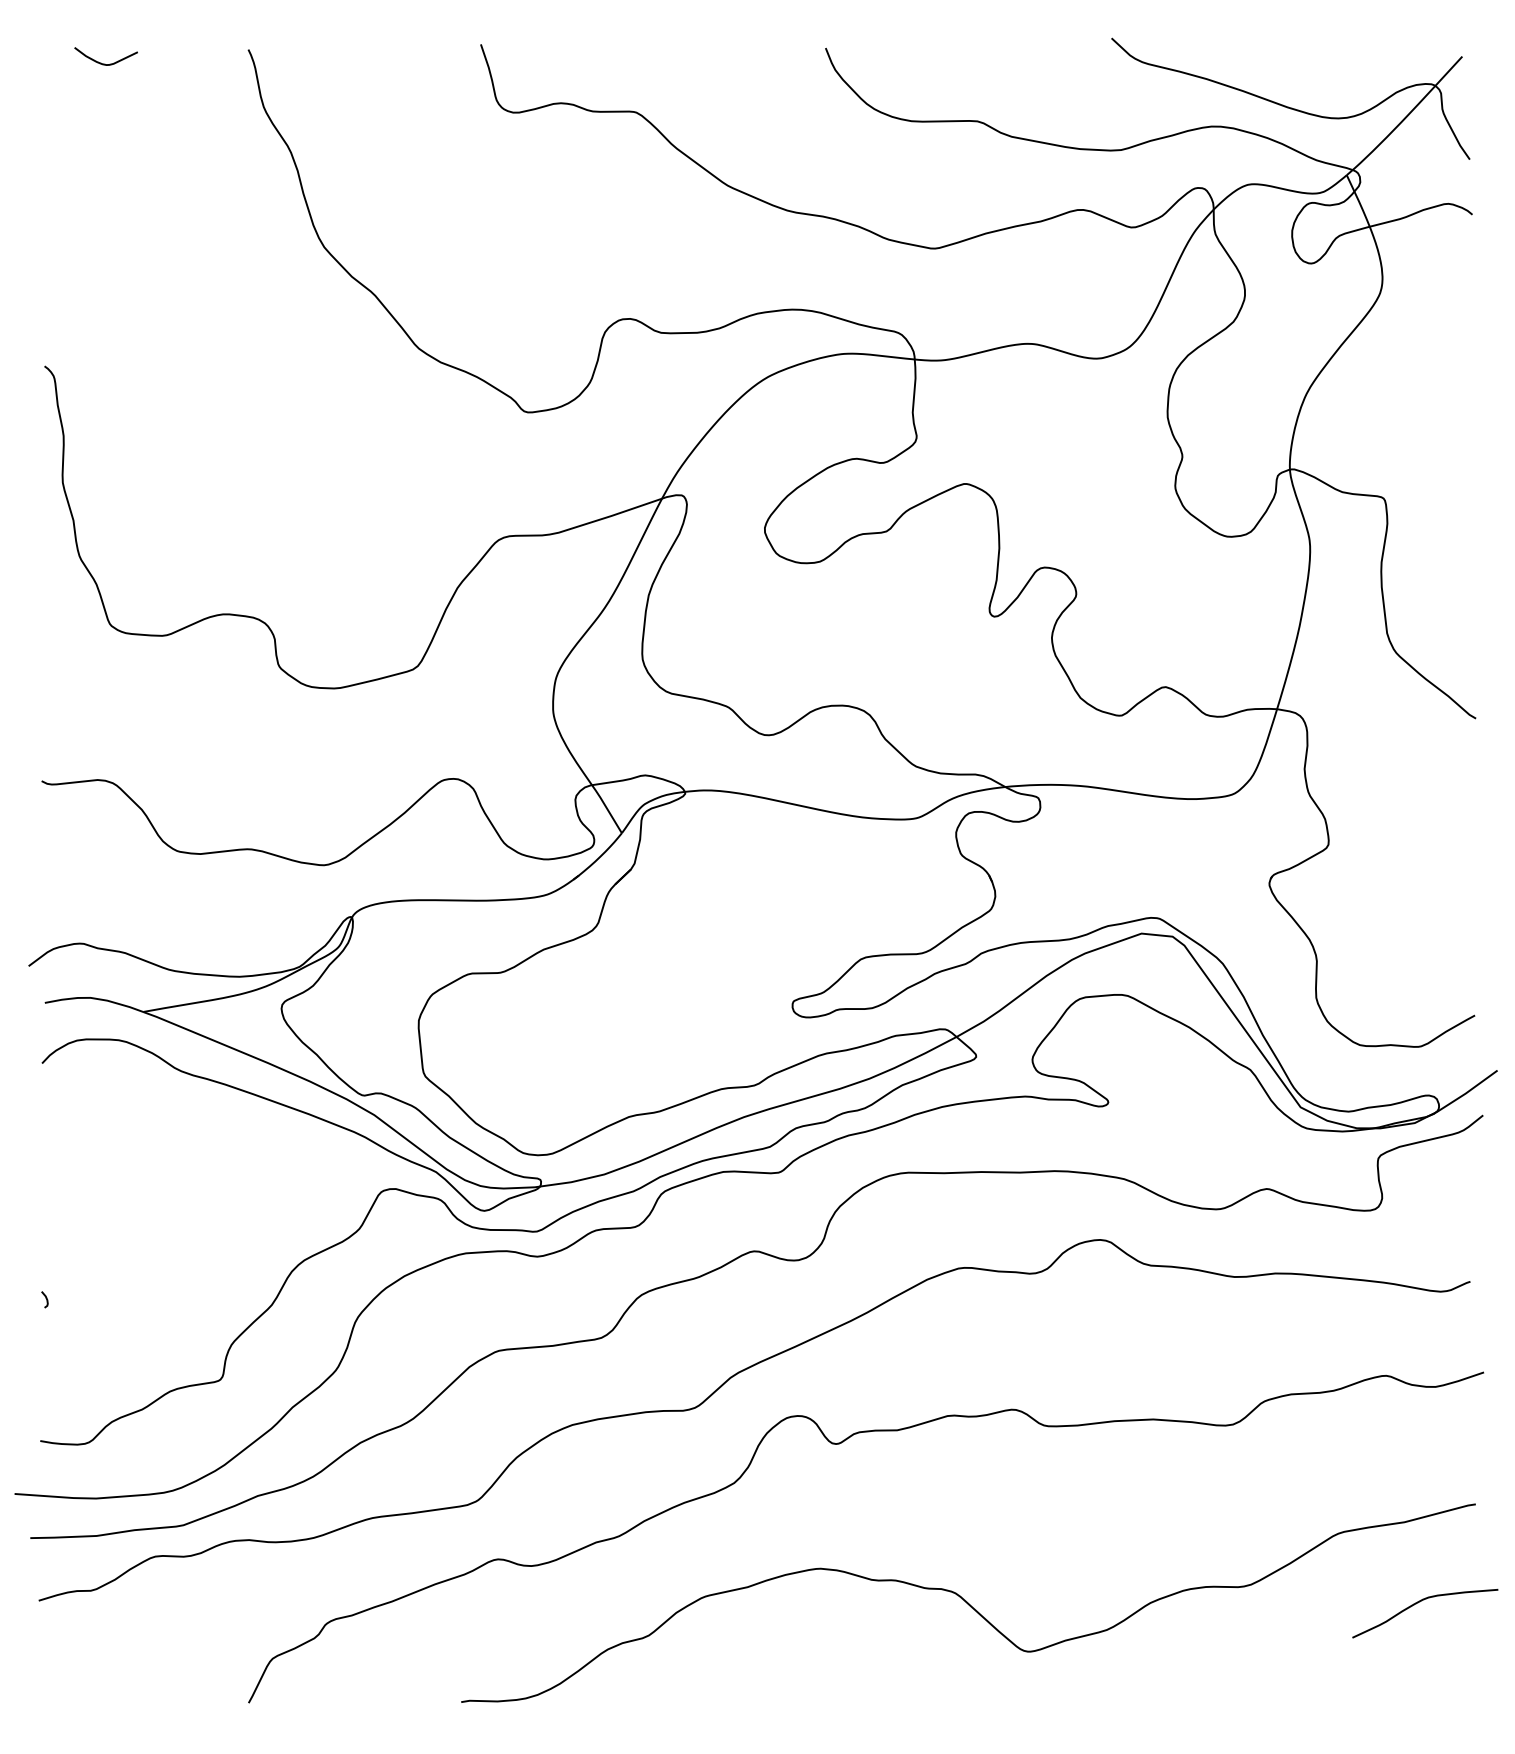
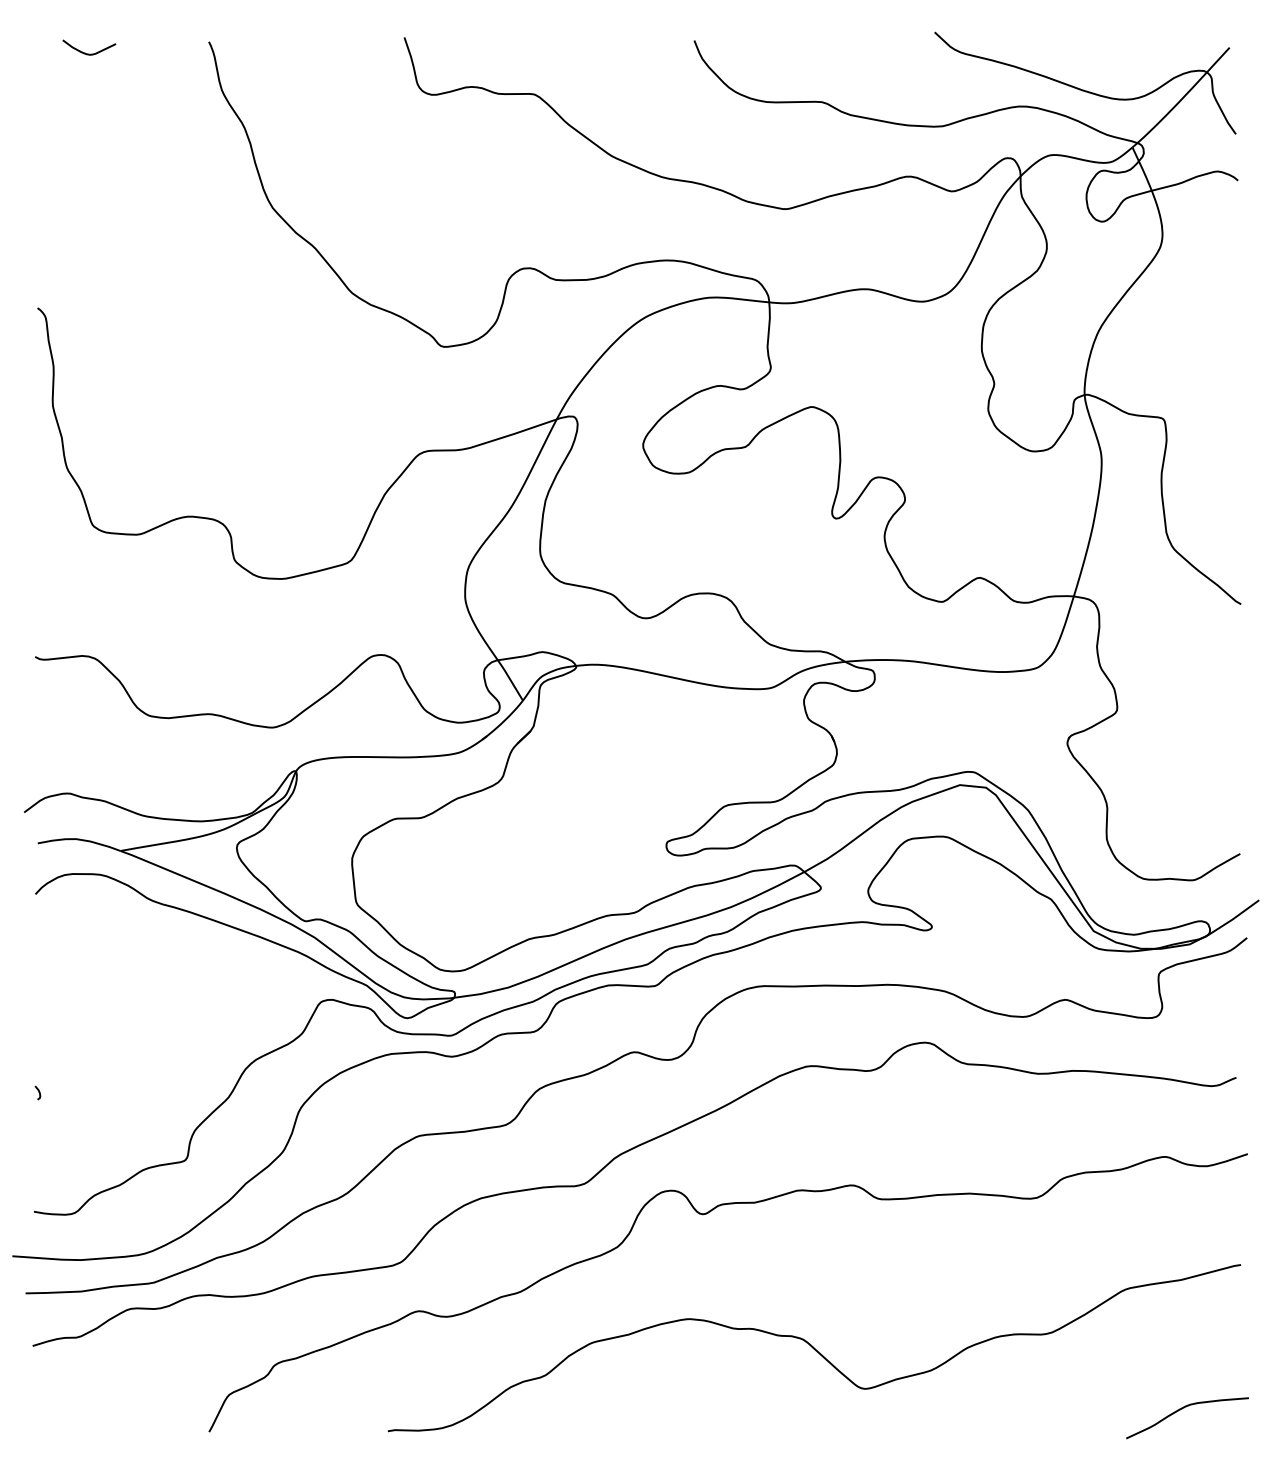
curve: (1418, 1603) -> (1181, 1409), moved

